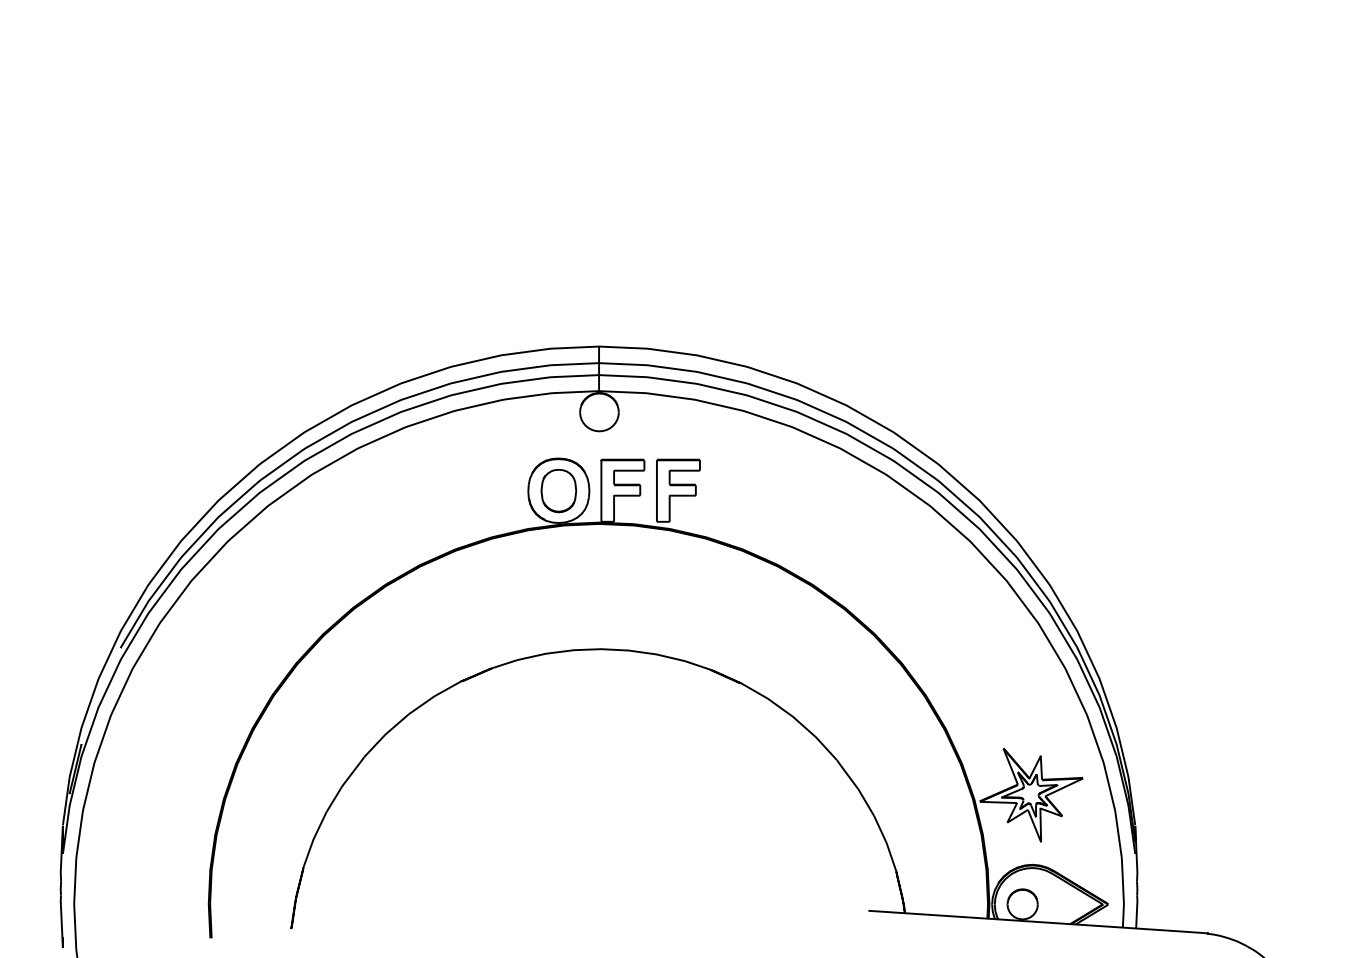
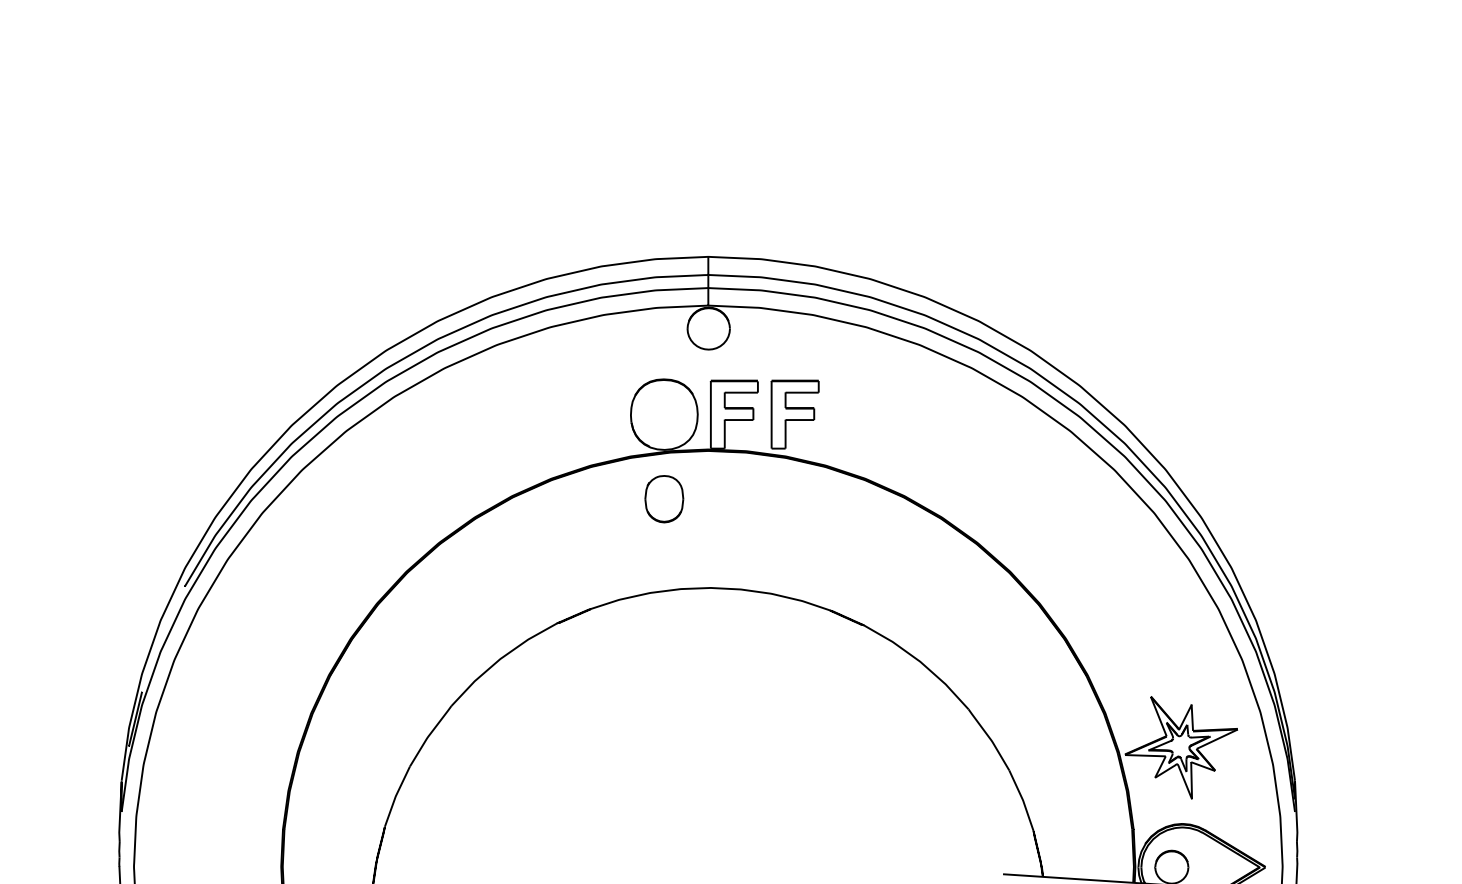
part: (558, 490) -> (663, 498), moved

